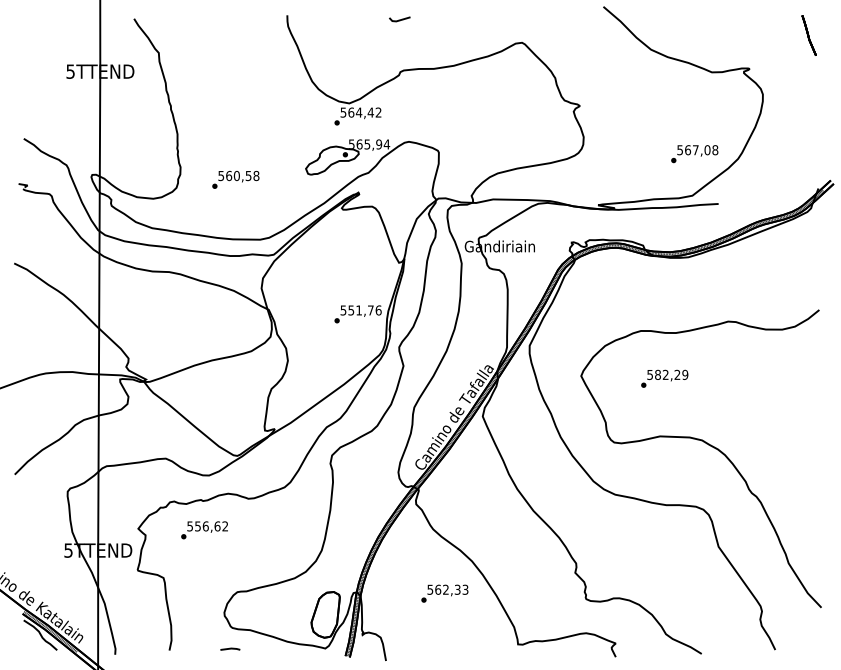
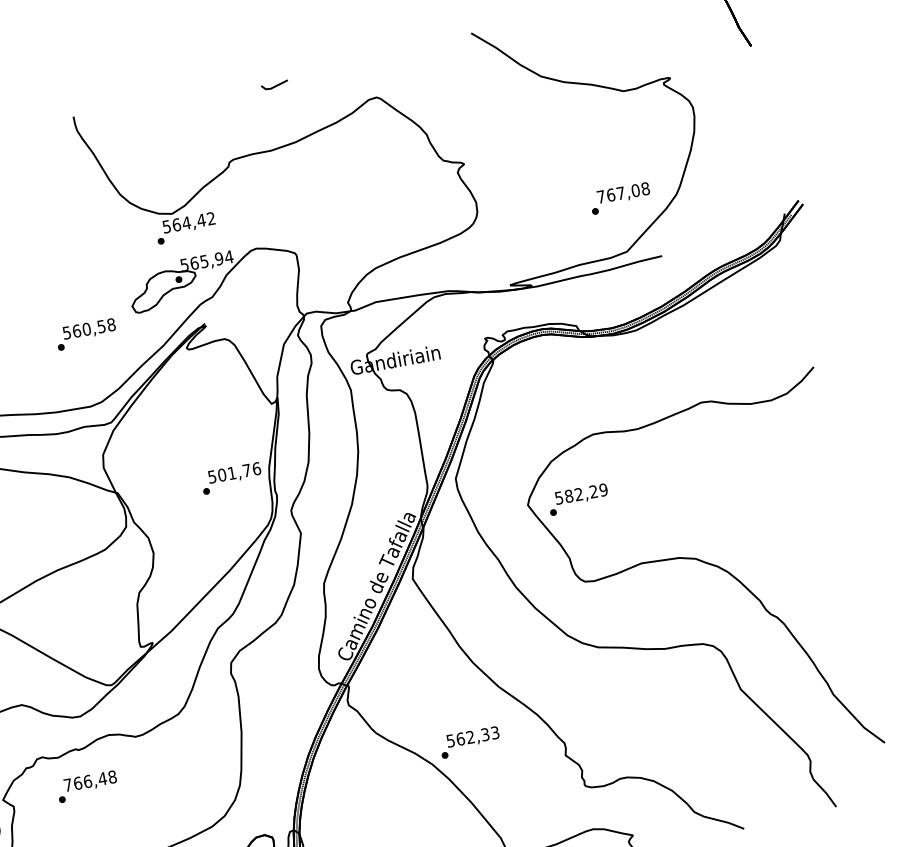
line: (399, 19) -> (274, 85), moved
text: (679, 150) -> (600, 197), 567,08 -> 767,08
text: (235, 179) -> (85, 334), moved
text: (351, 310) -> (222, 475), 551,76 -> 501,76
text: (664, 378) -> (578, 499), moved
text: (207, 526) -> (89, 781), 556,62 -> 766,48
text: (444, 593) -> (469, 742), moved

